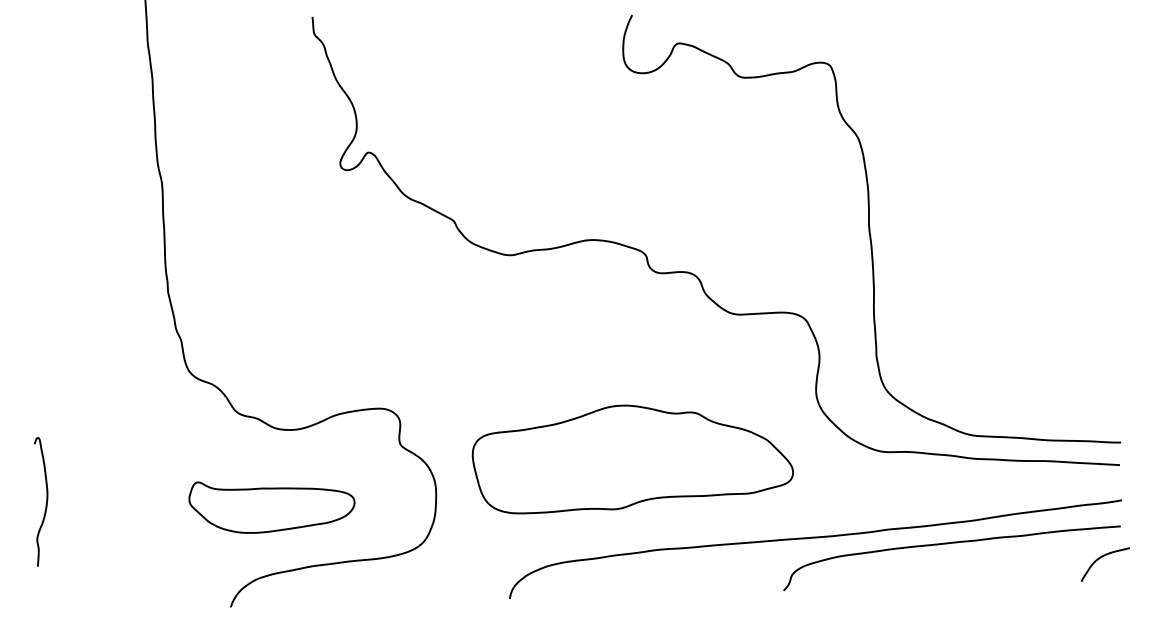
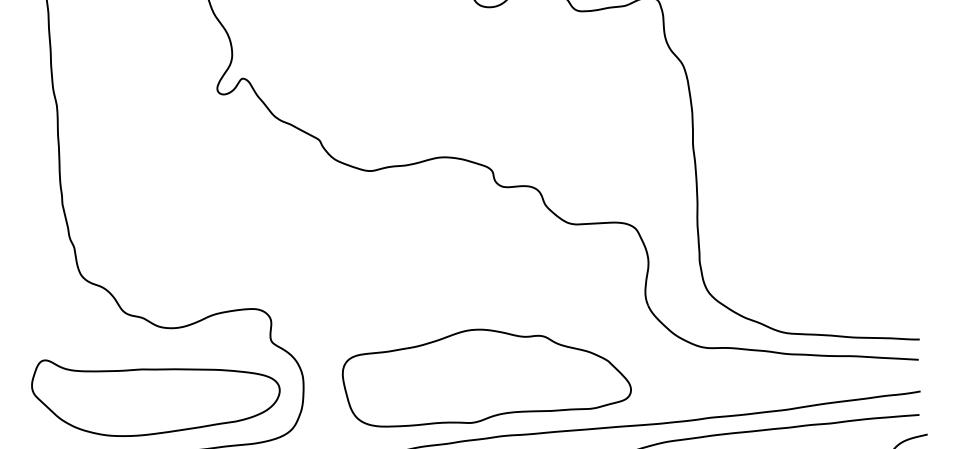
part: (632, 459) -> (486, 378), moved
part: (271, 507) -> (155, 397), size x1.67

